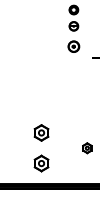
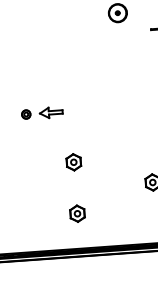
part: (24, 102) -> (41, 113), added
part: (41, 132) -> (73, 161), size x0.62
part: (41, 163) -> (77, 213), size x0.62

